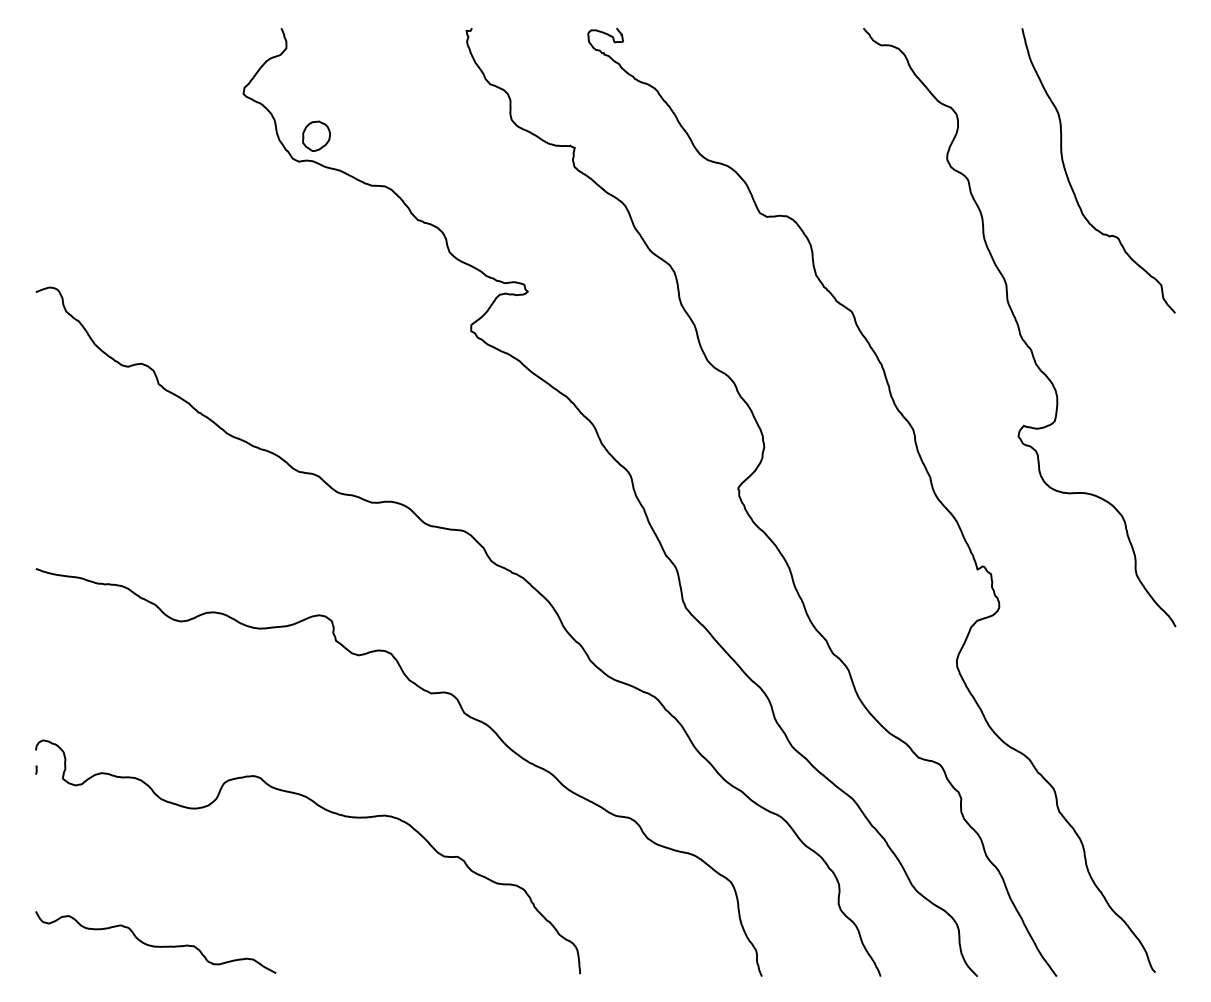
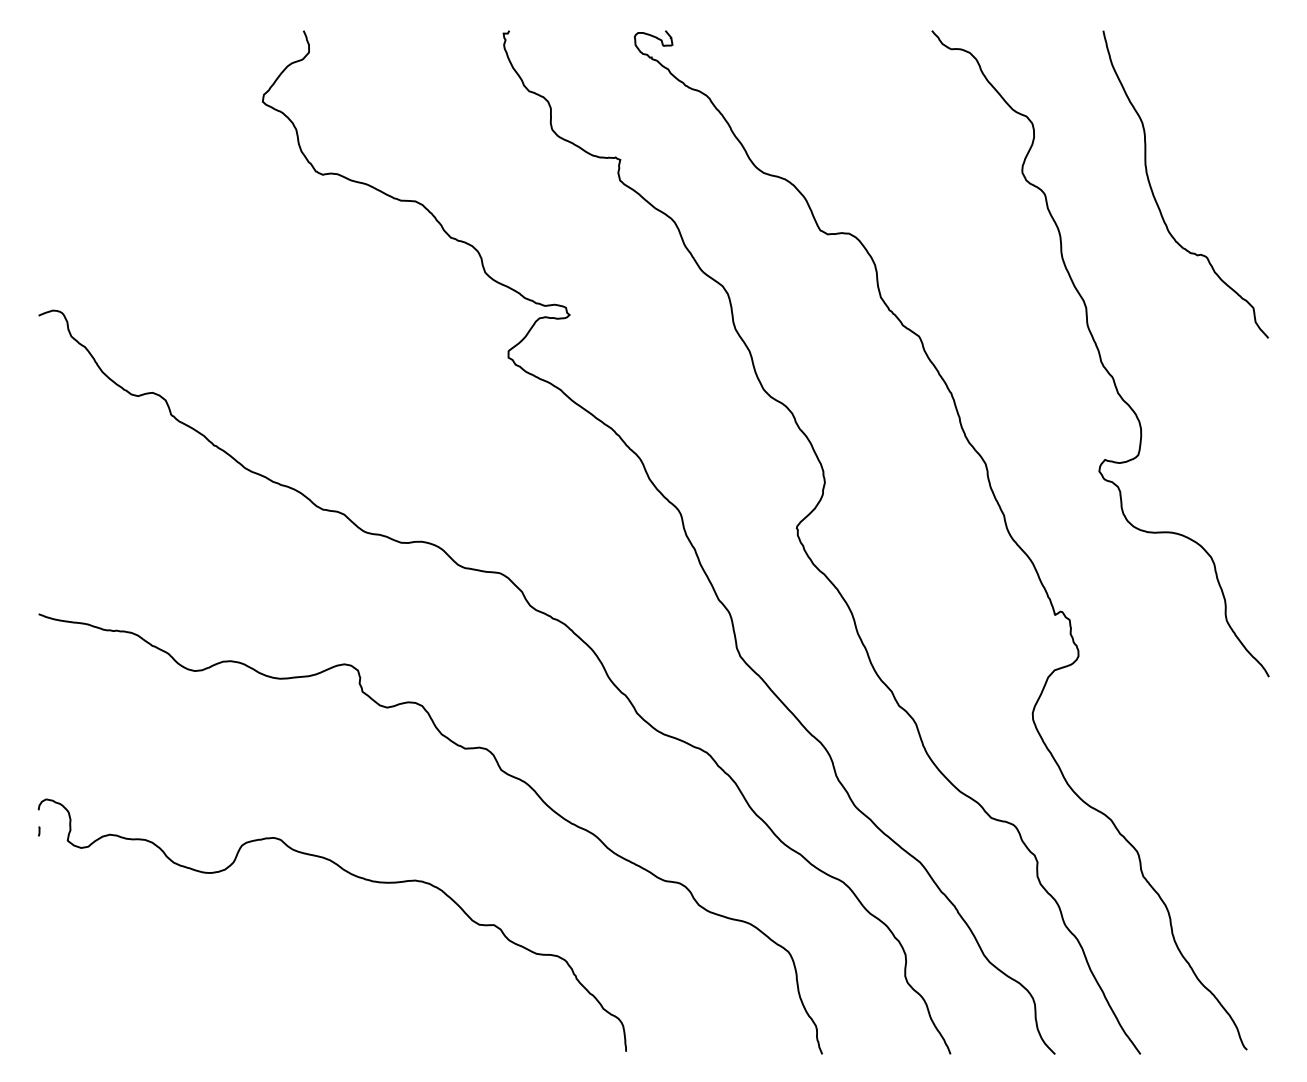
part: (316, 135) -> (341, 146), removed
curve: (155, 945) -> (167, 1020), removed

